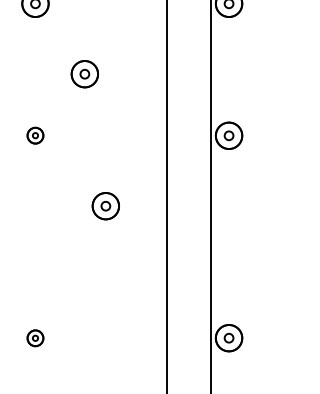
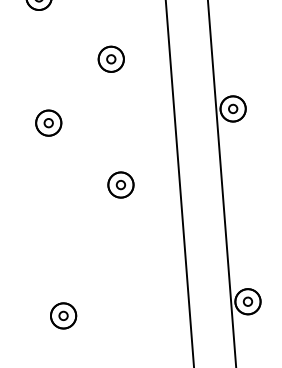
part: (84, 74) -> (110, 59), moved
part: (35, 135) -> (48, 122), size x1.67
part: (35, 338) -> (63, 316), size x1.67

